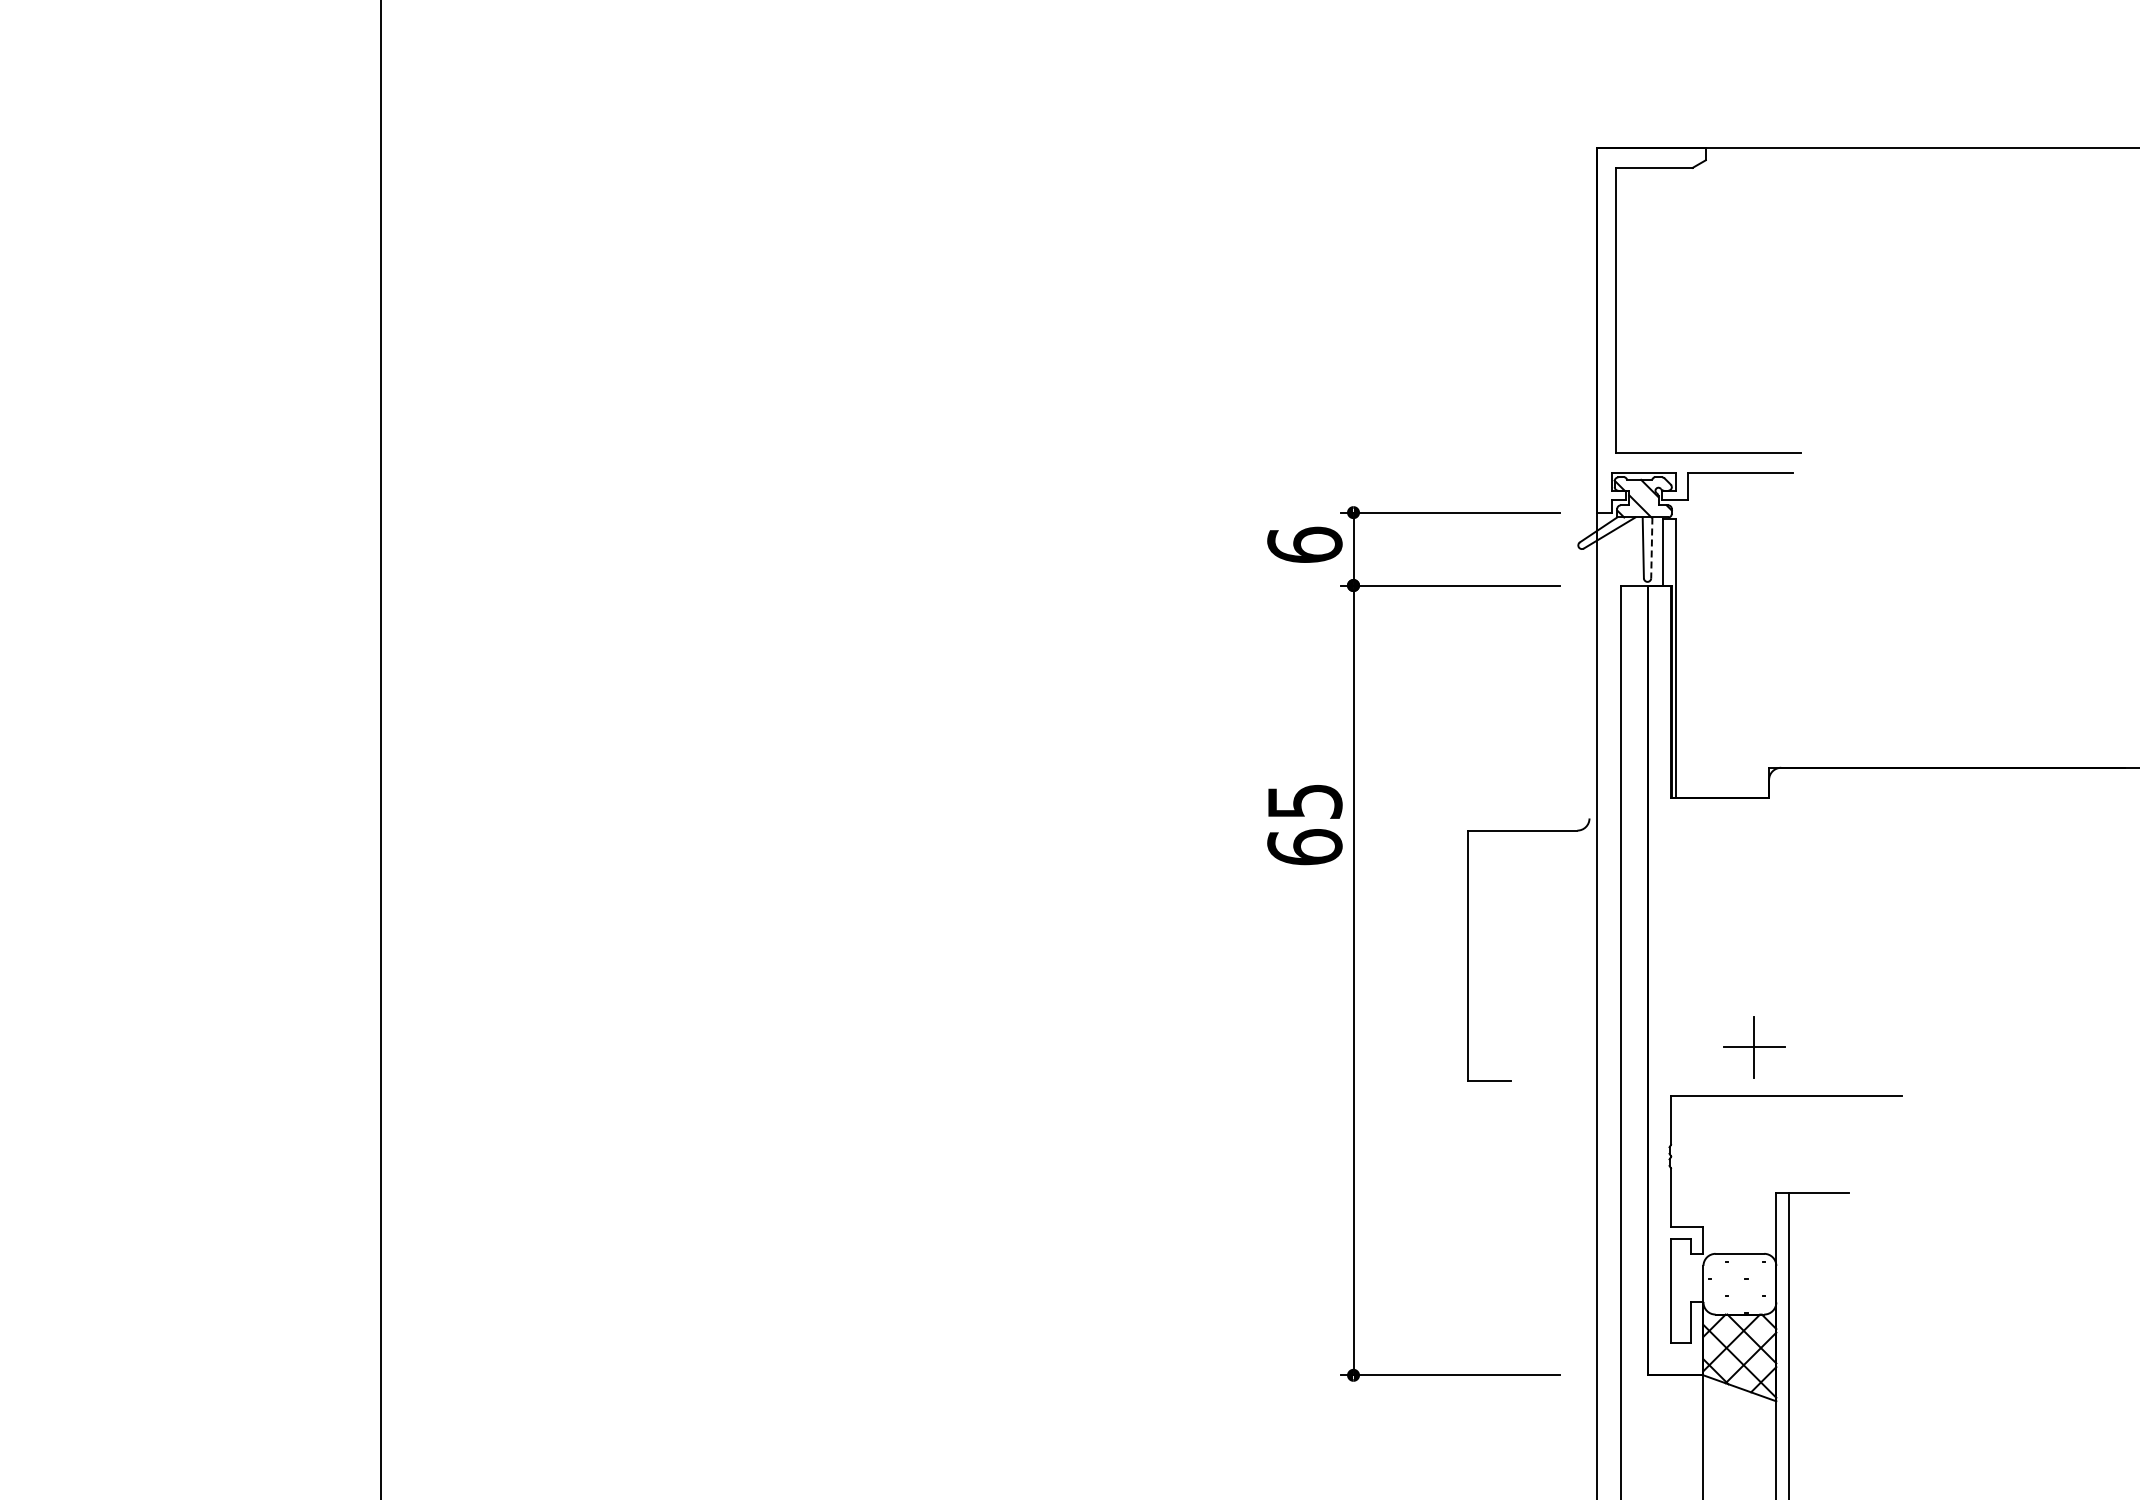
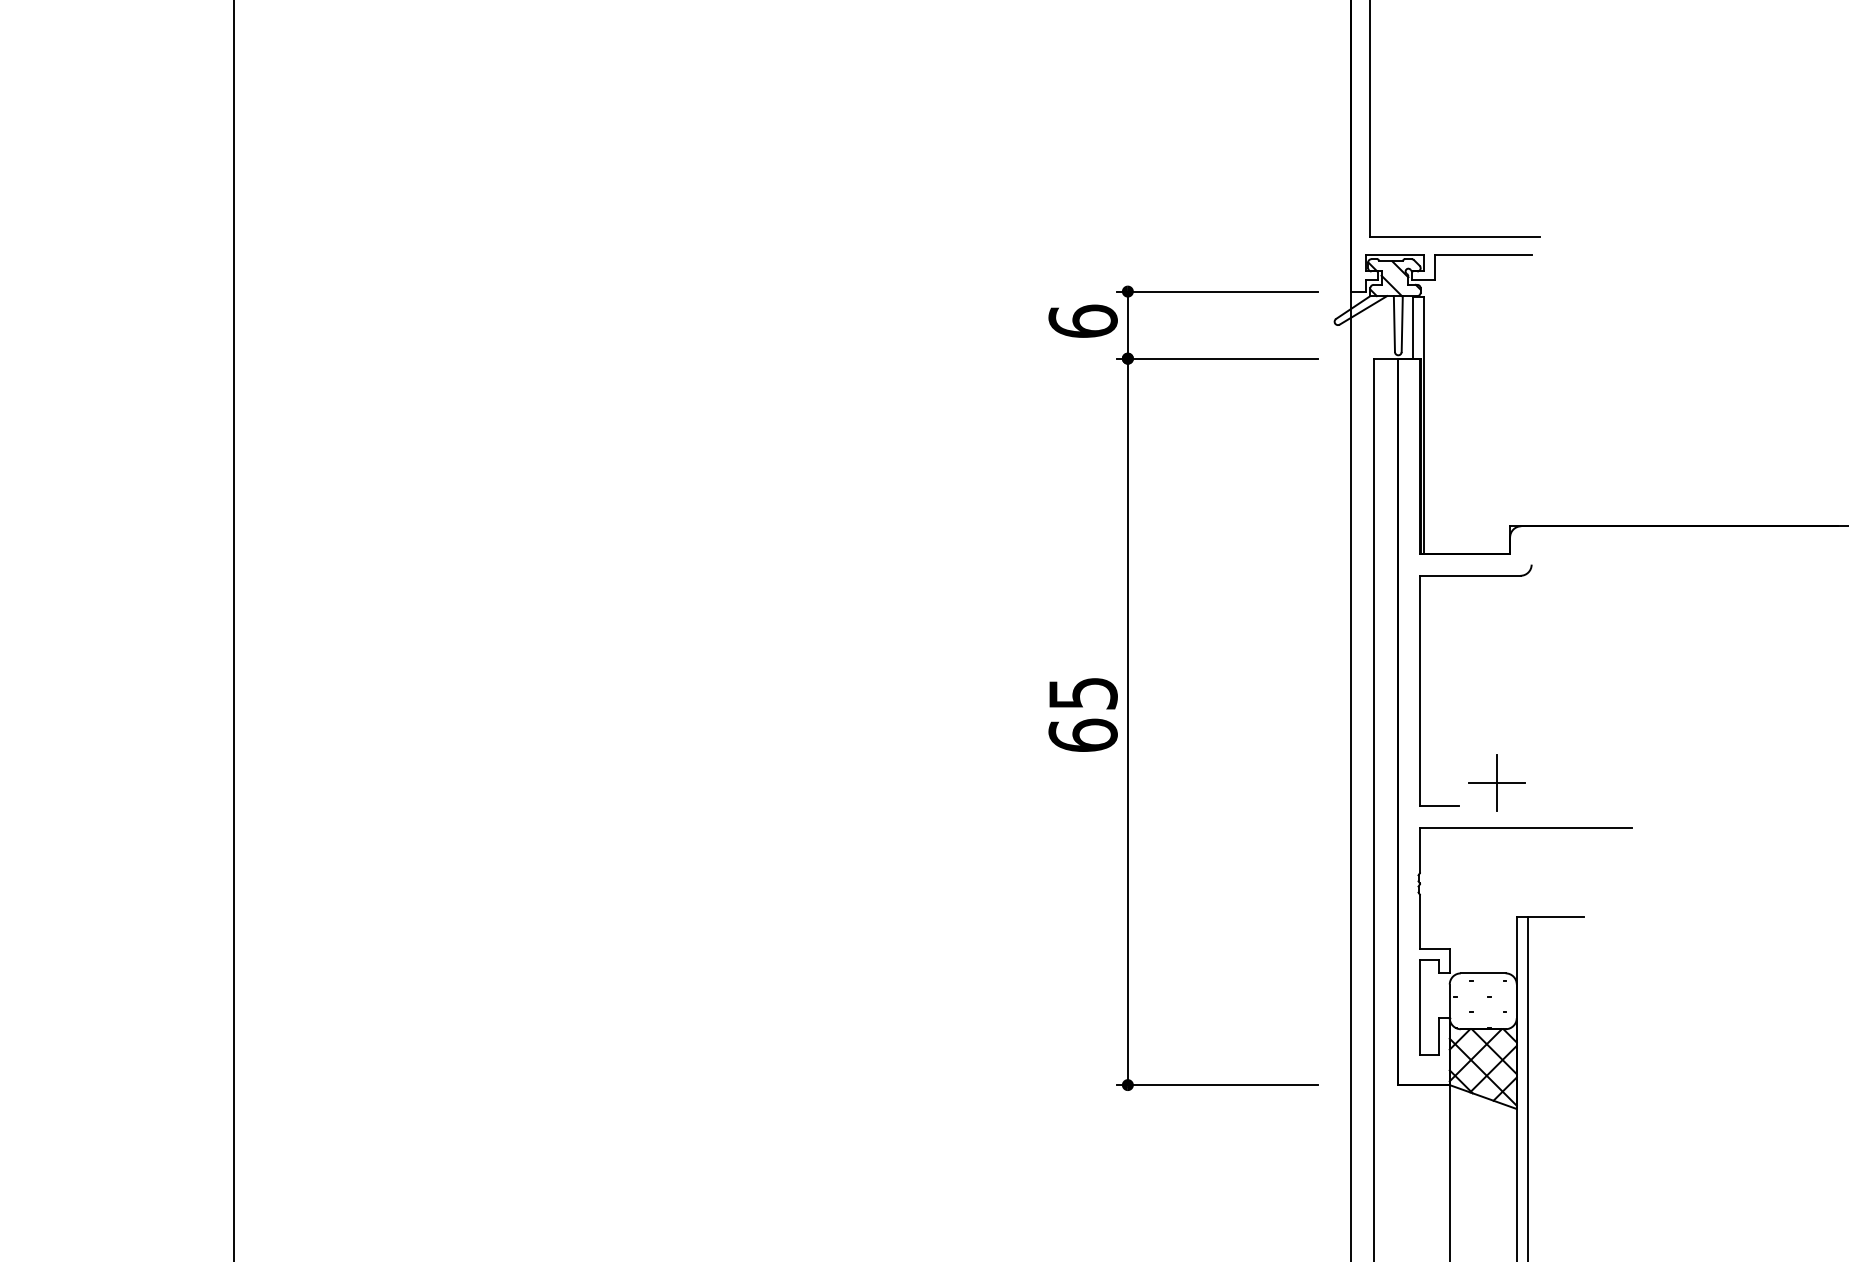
line: (1651, 548) -> (1401, 324), dashed -> solid
text: (1304, 825) -> (1082, 715), moved
part: (1468, 949) -> (1420, 685), moved

